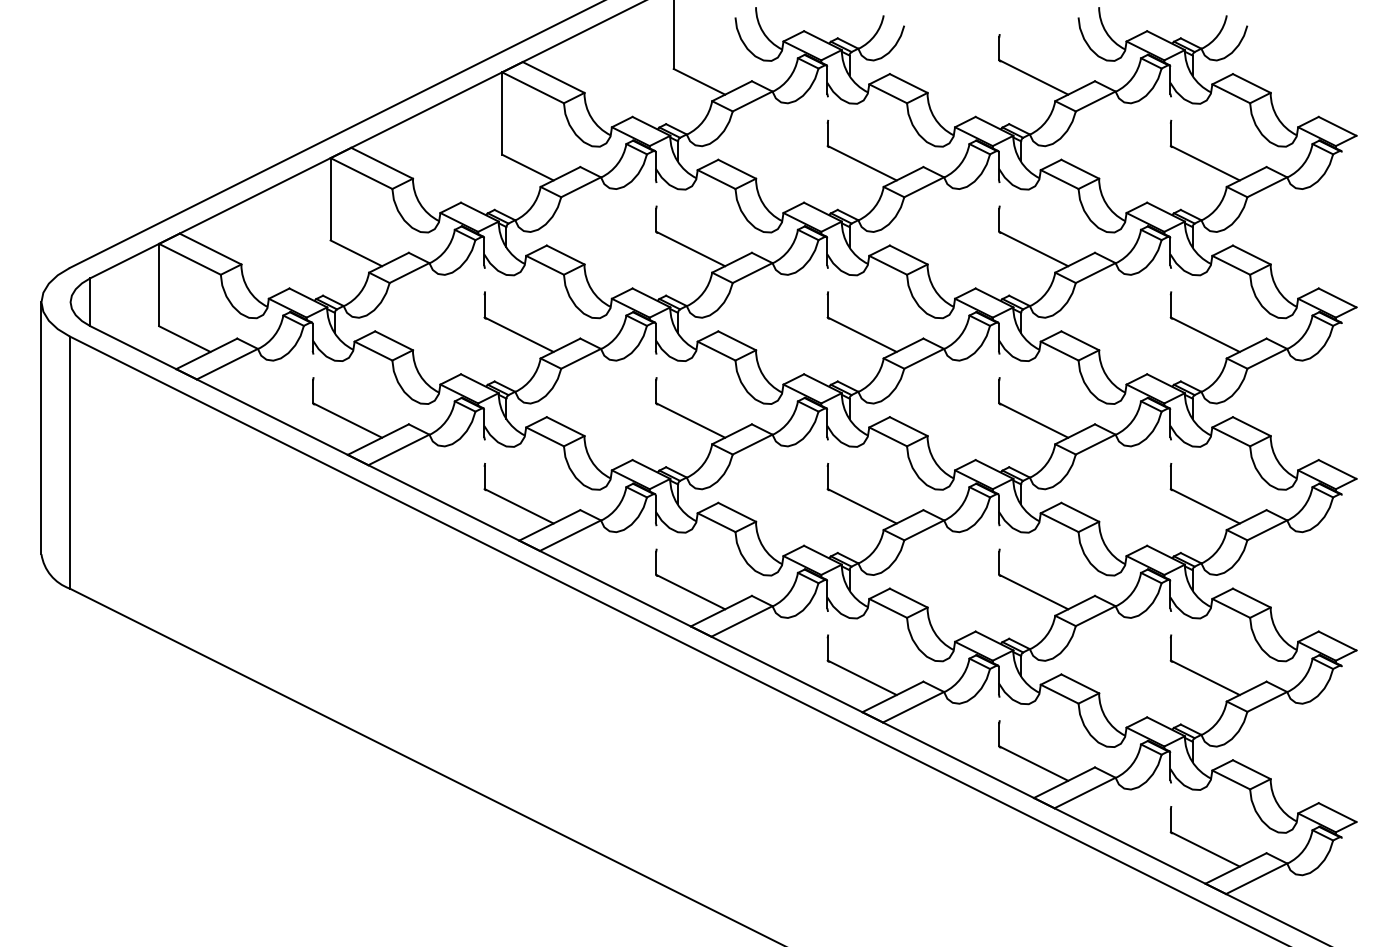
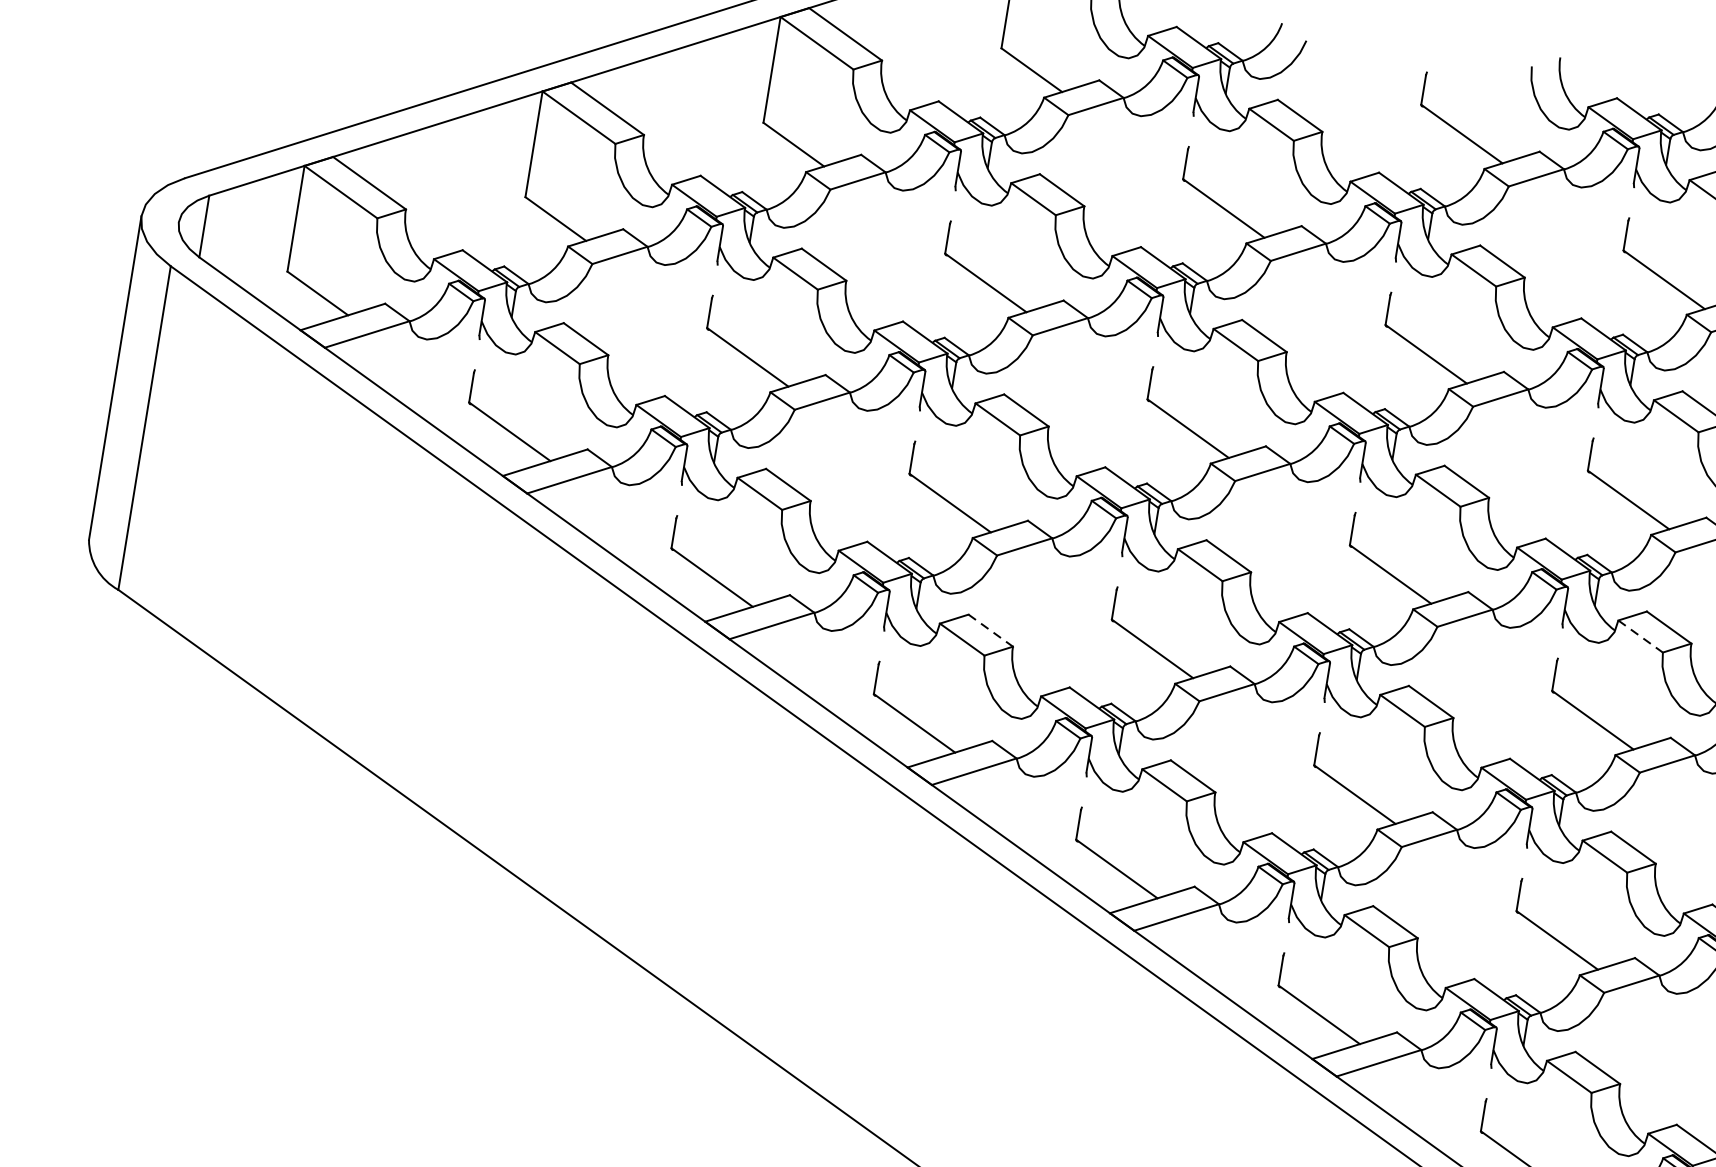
line: (1231, 437) -> (1640, 637), solid -> dashed
line: (737, 512) -> (991, 630), solid -> dashed

